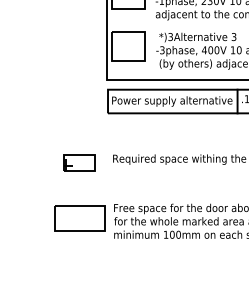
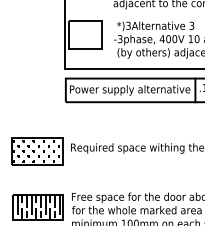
part: (79, 163) -> (37, 152), size x1.67
hatch: (80, 217) -> (38, 206), added

